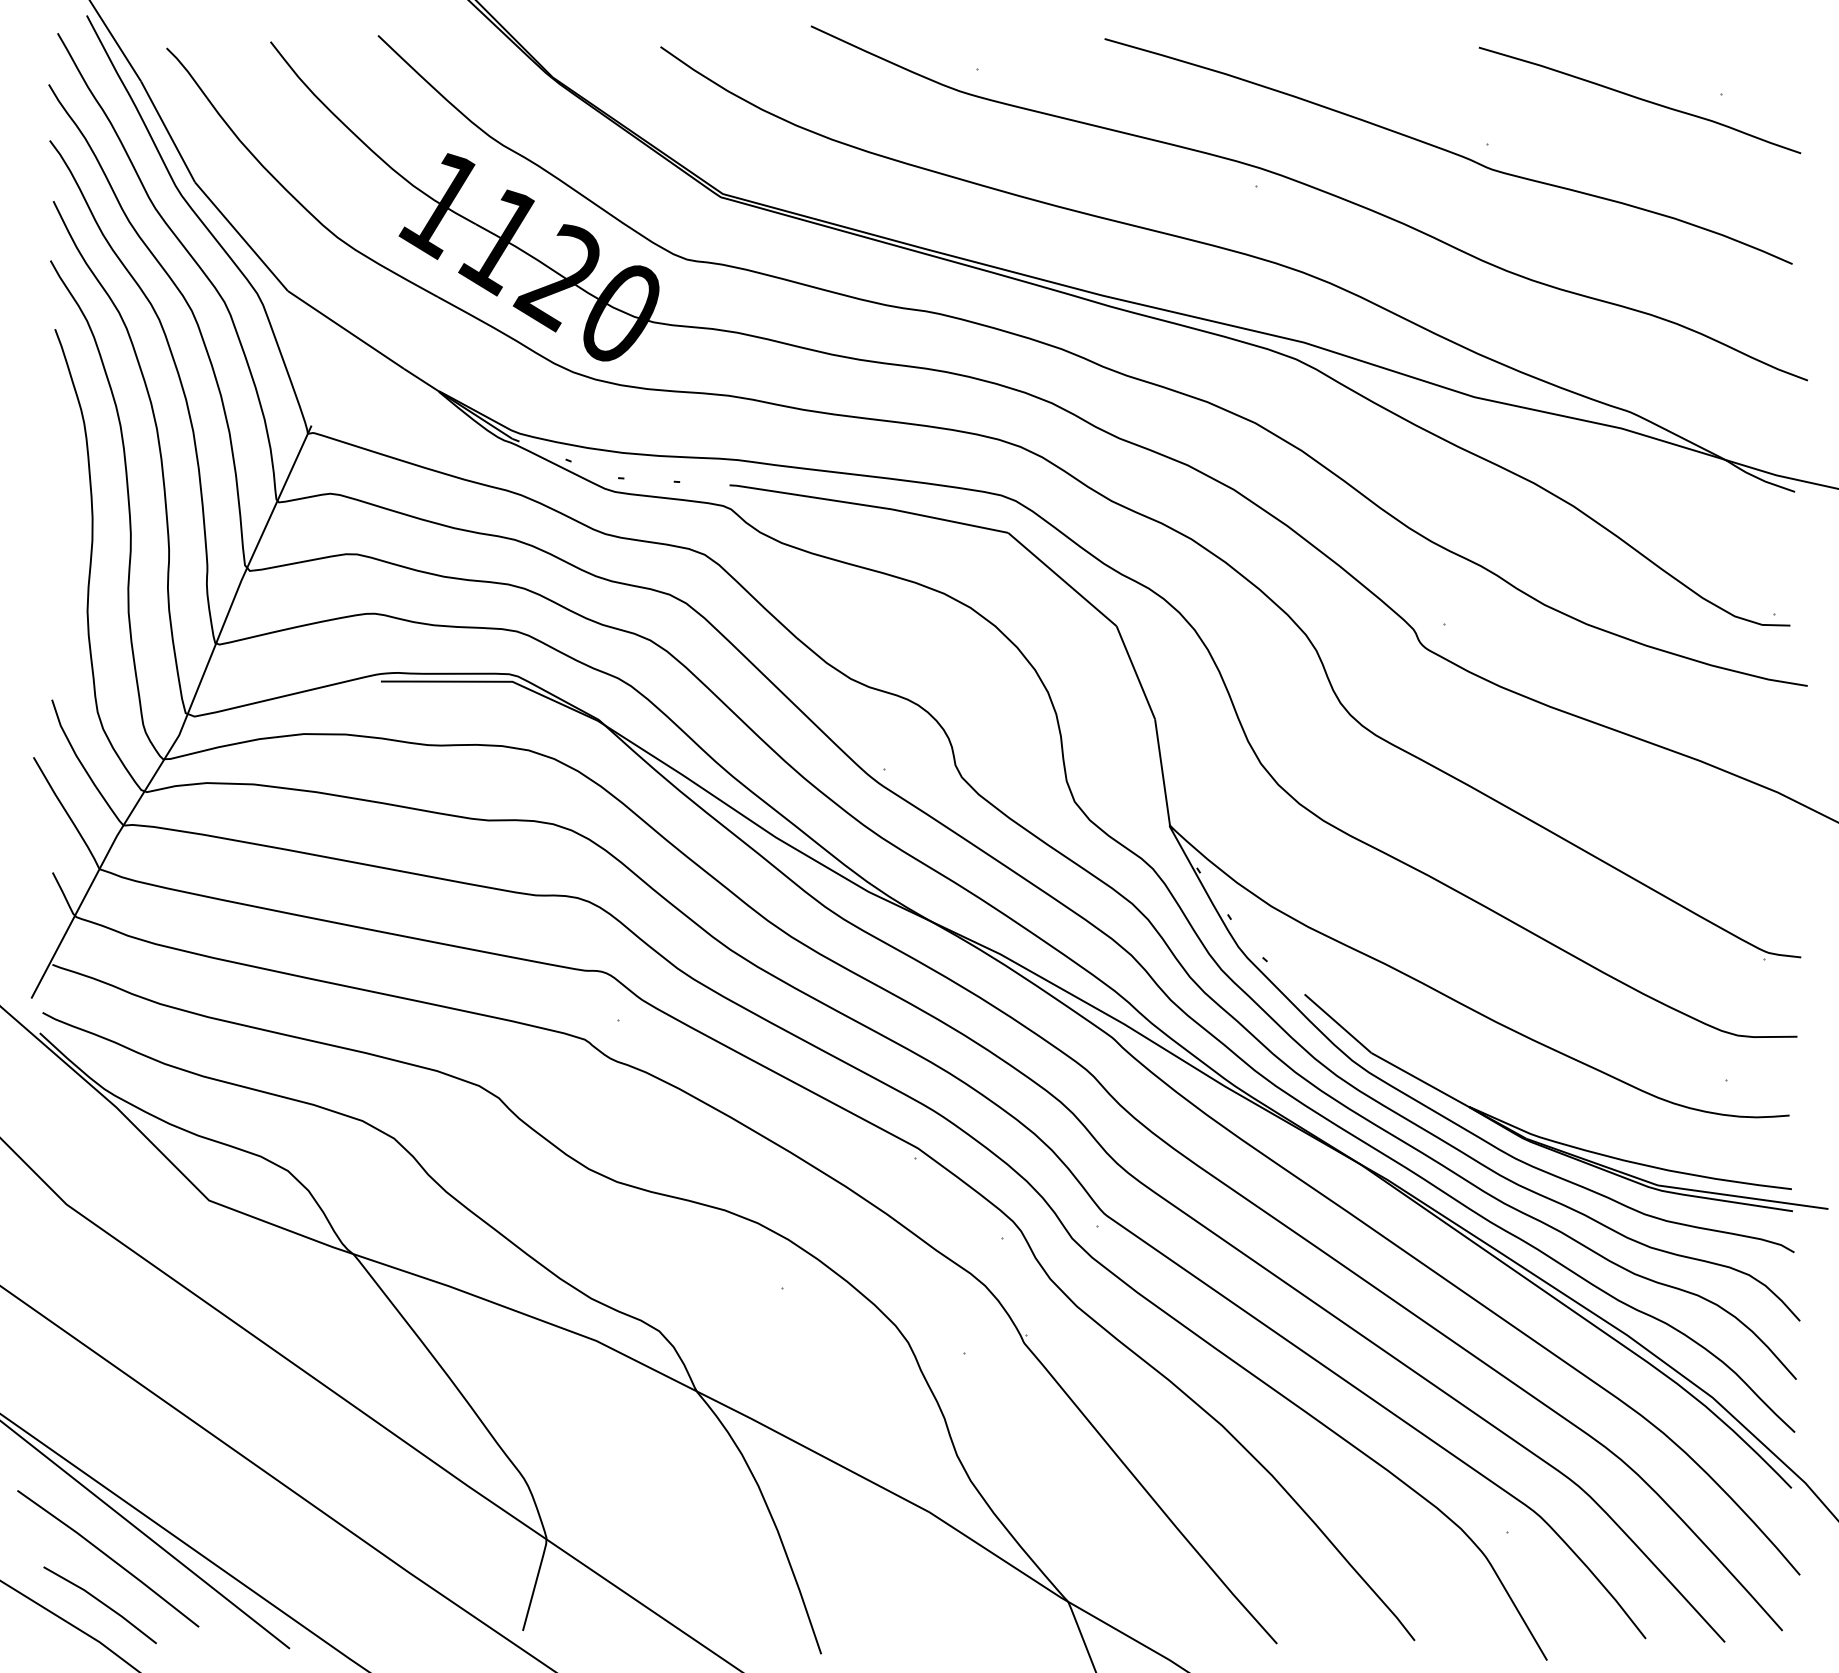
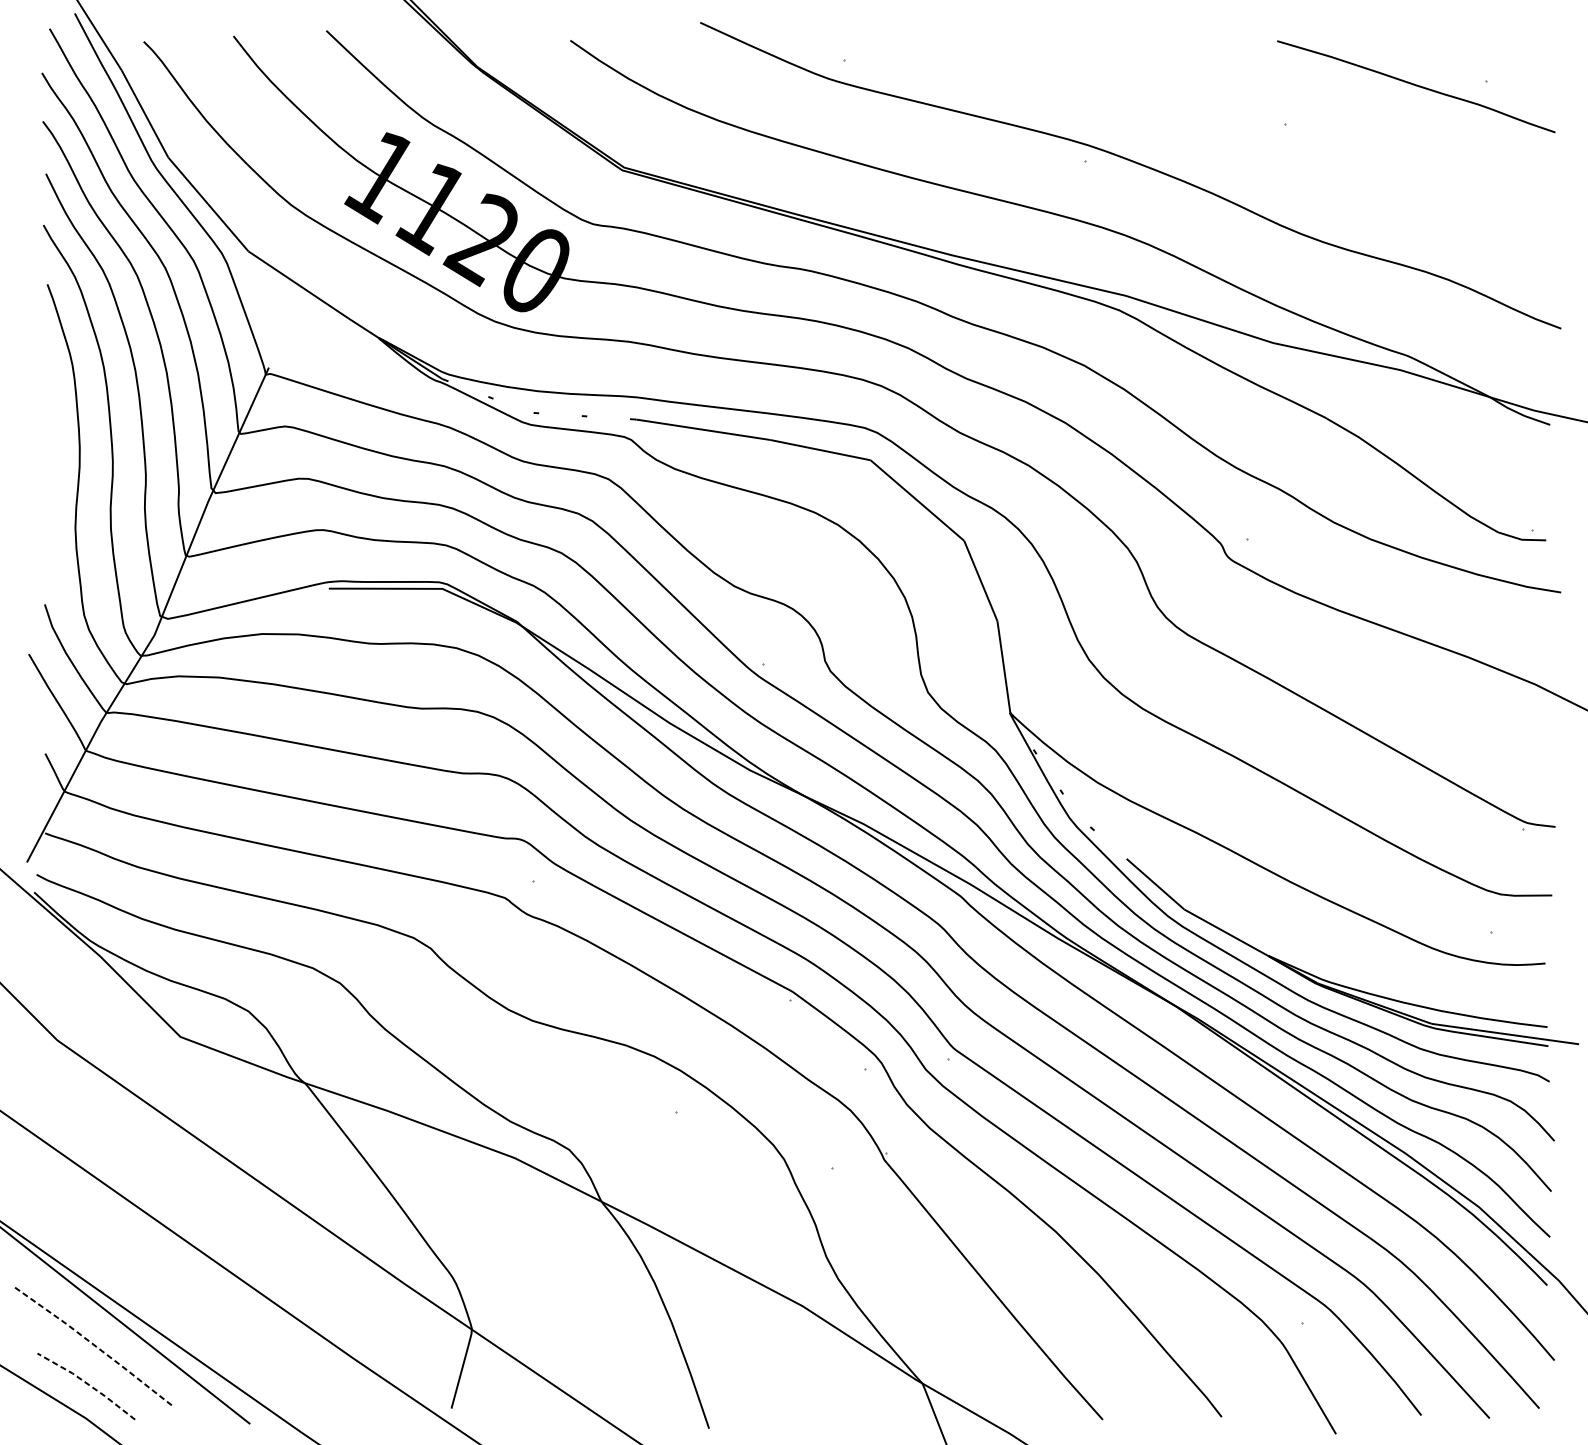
curve: (1448, 151) -> (1250, 130), removed
line: (109, 1557) -> (94, 1345), solid -> dashed
line: (102, 1602) -> (88, 1384), solid -> dashed

